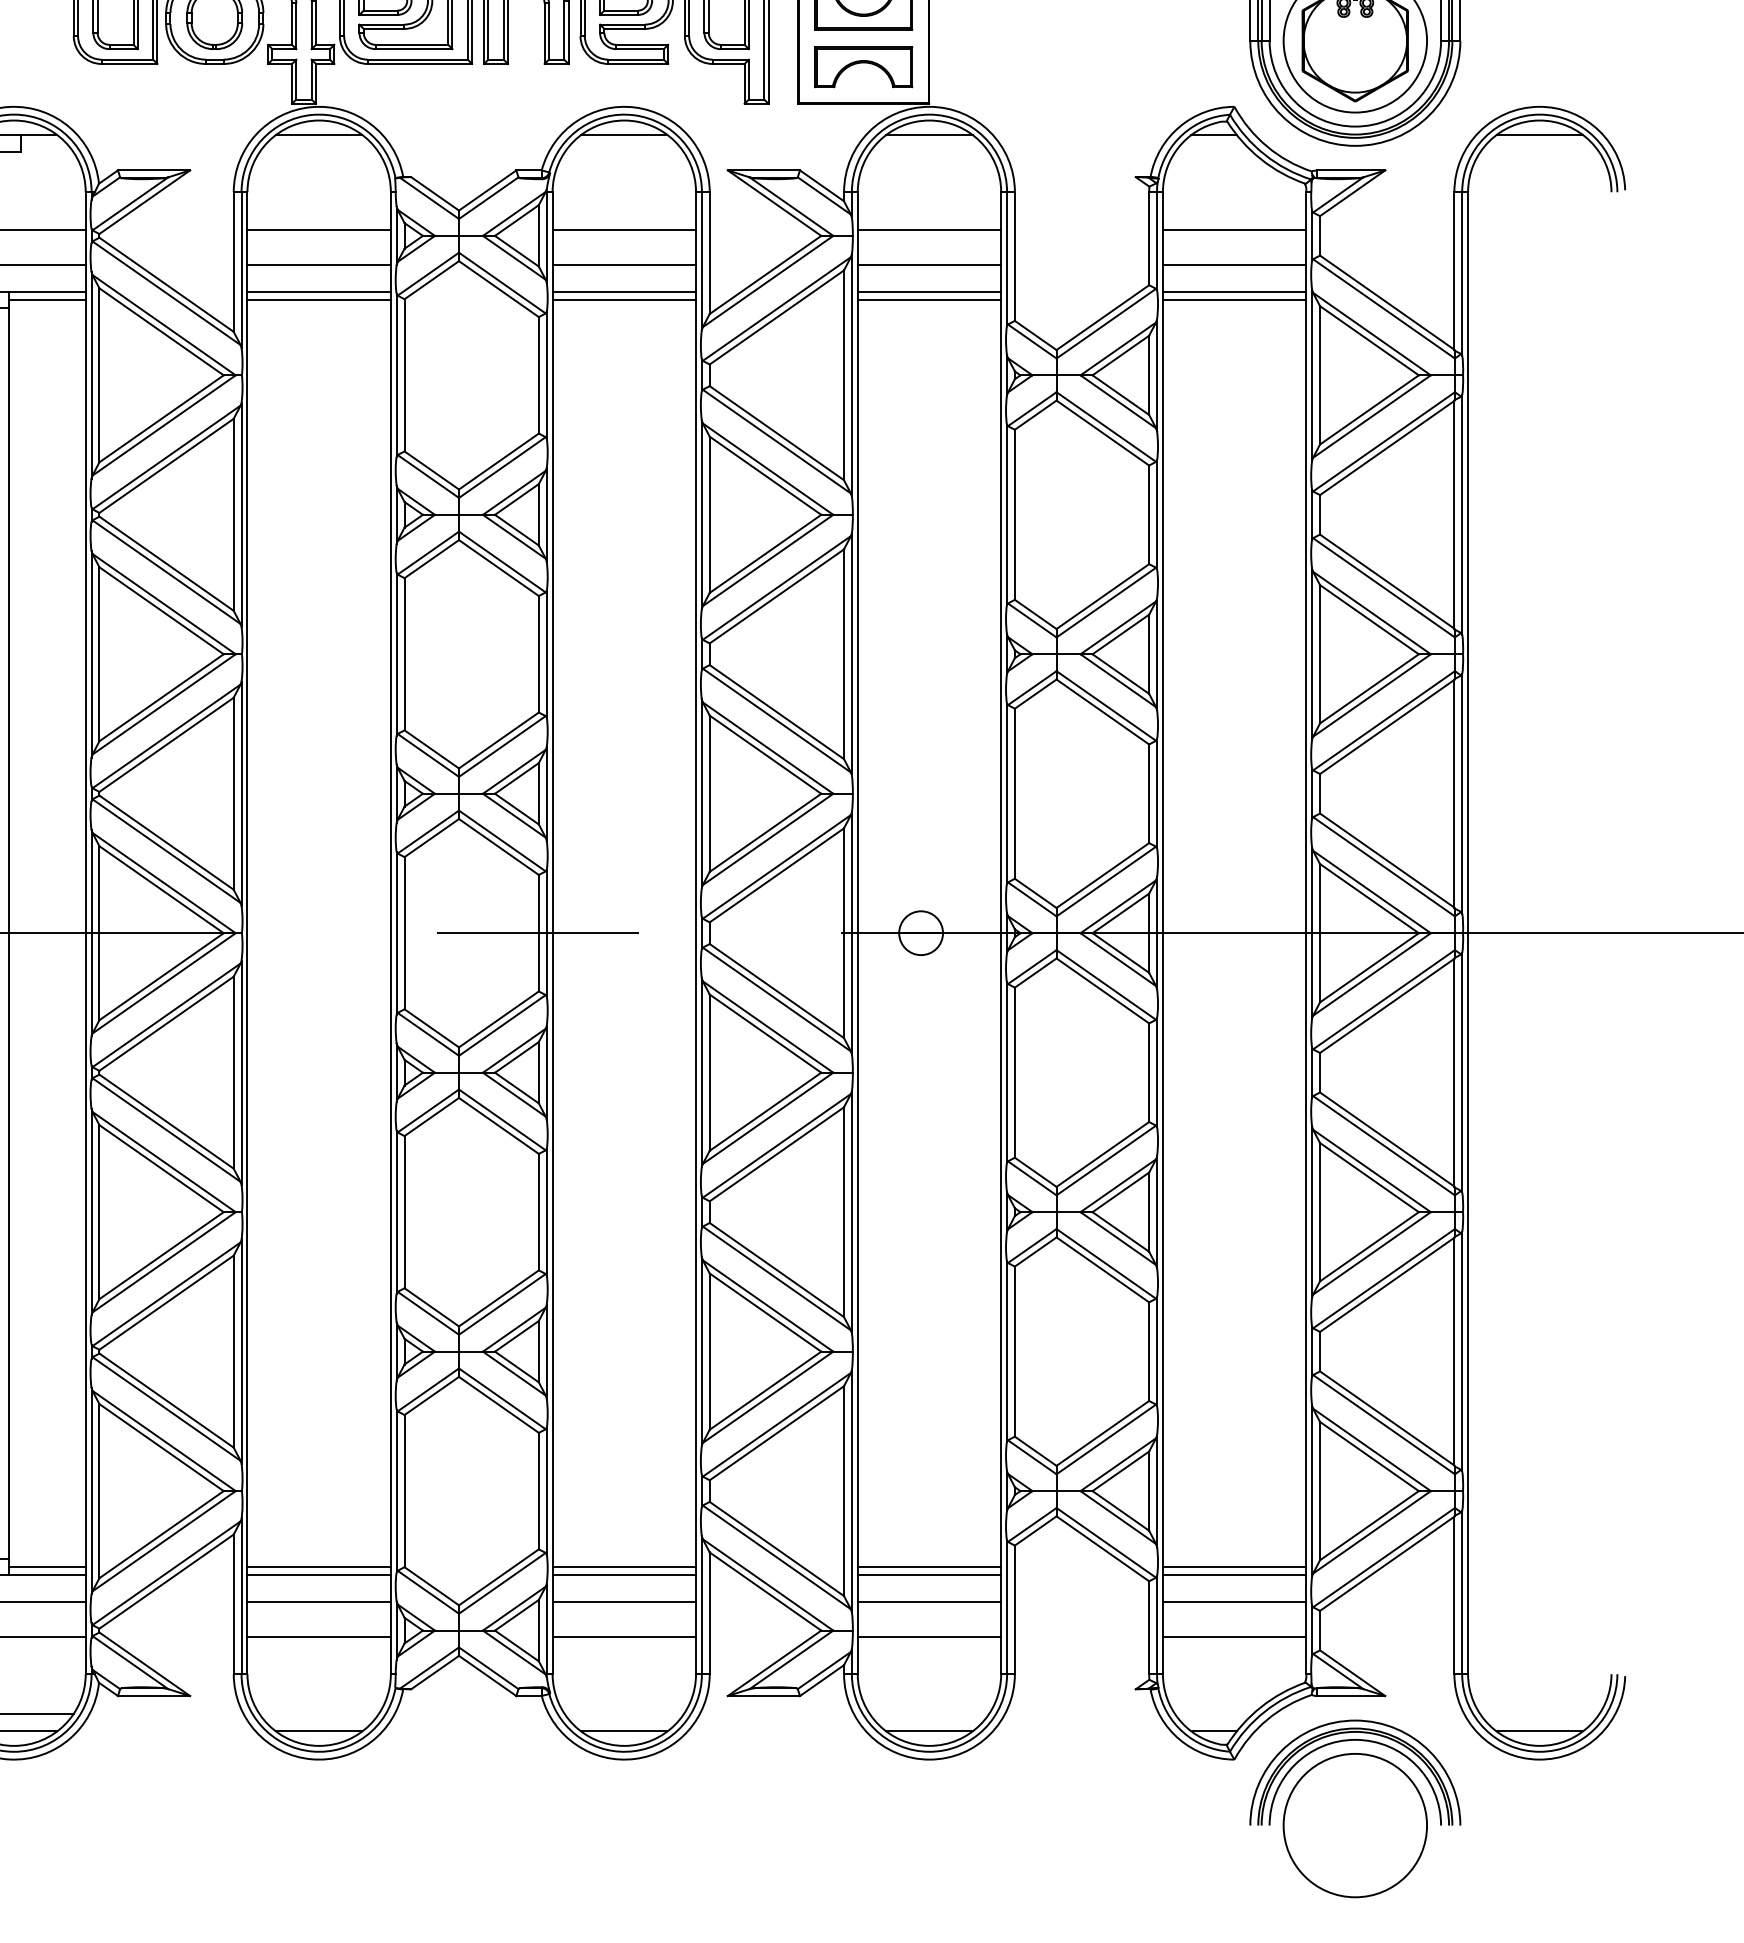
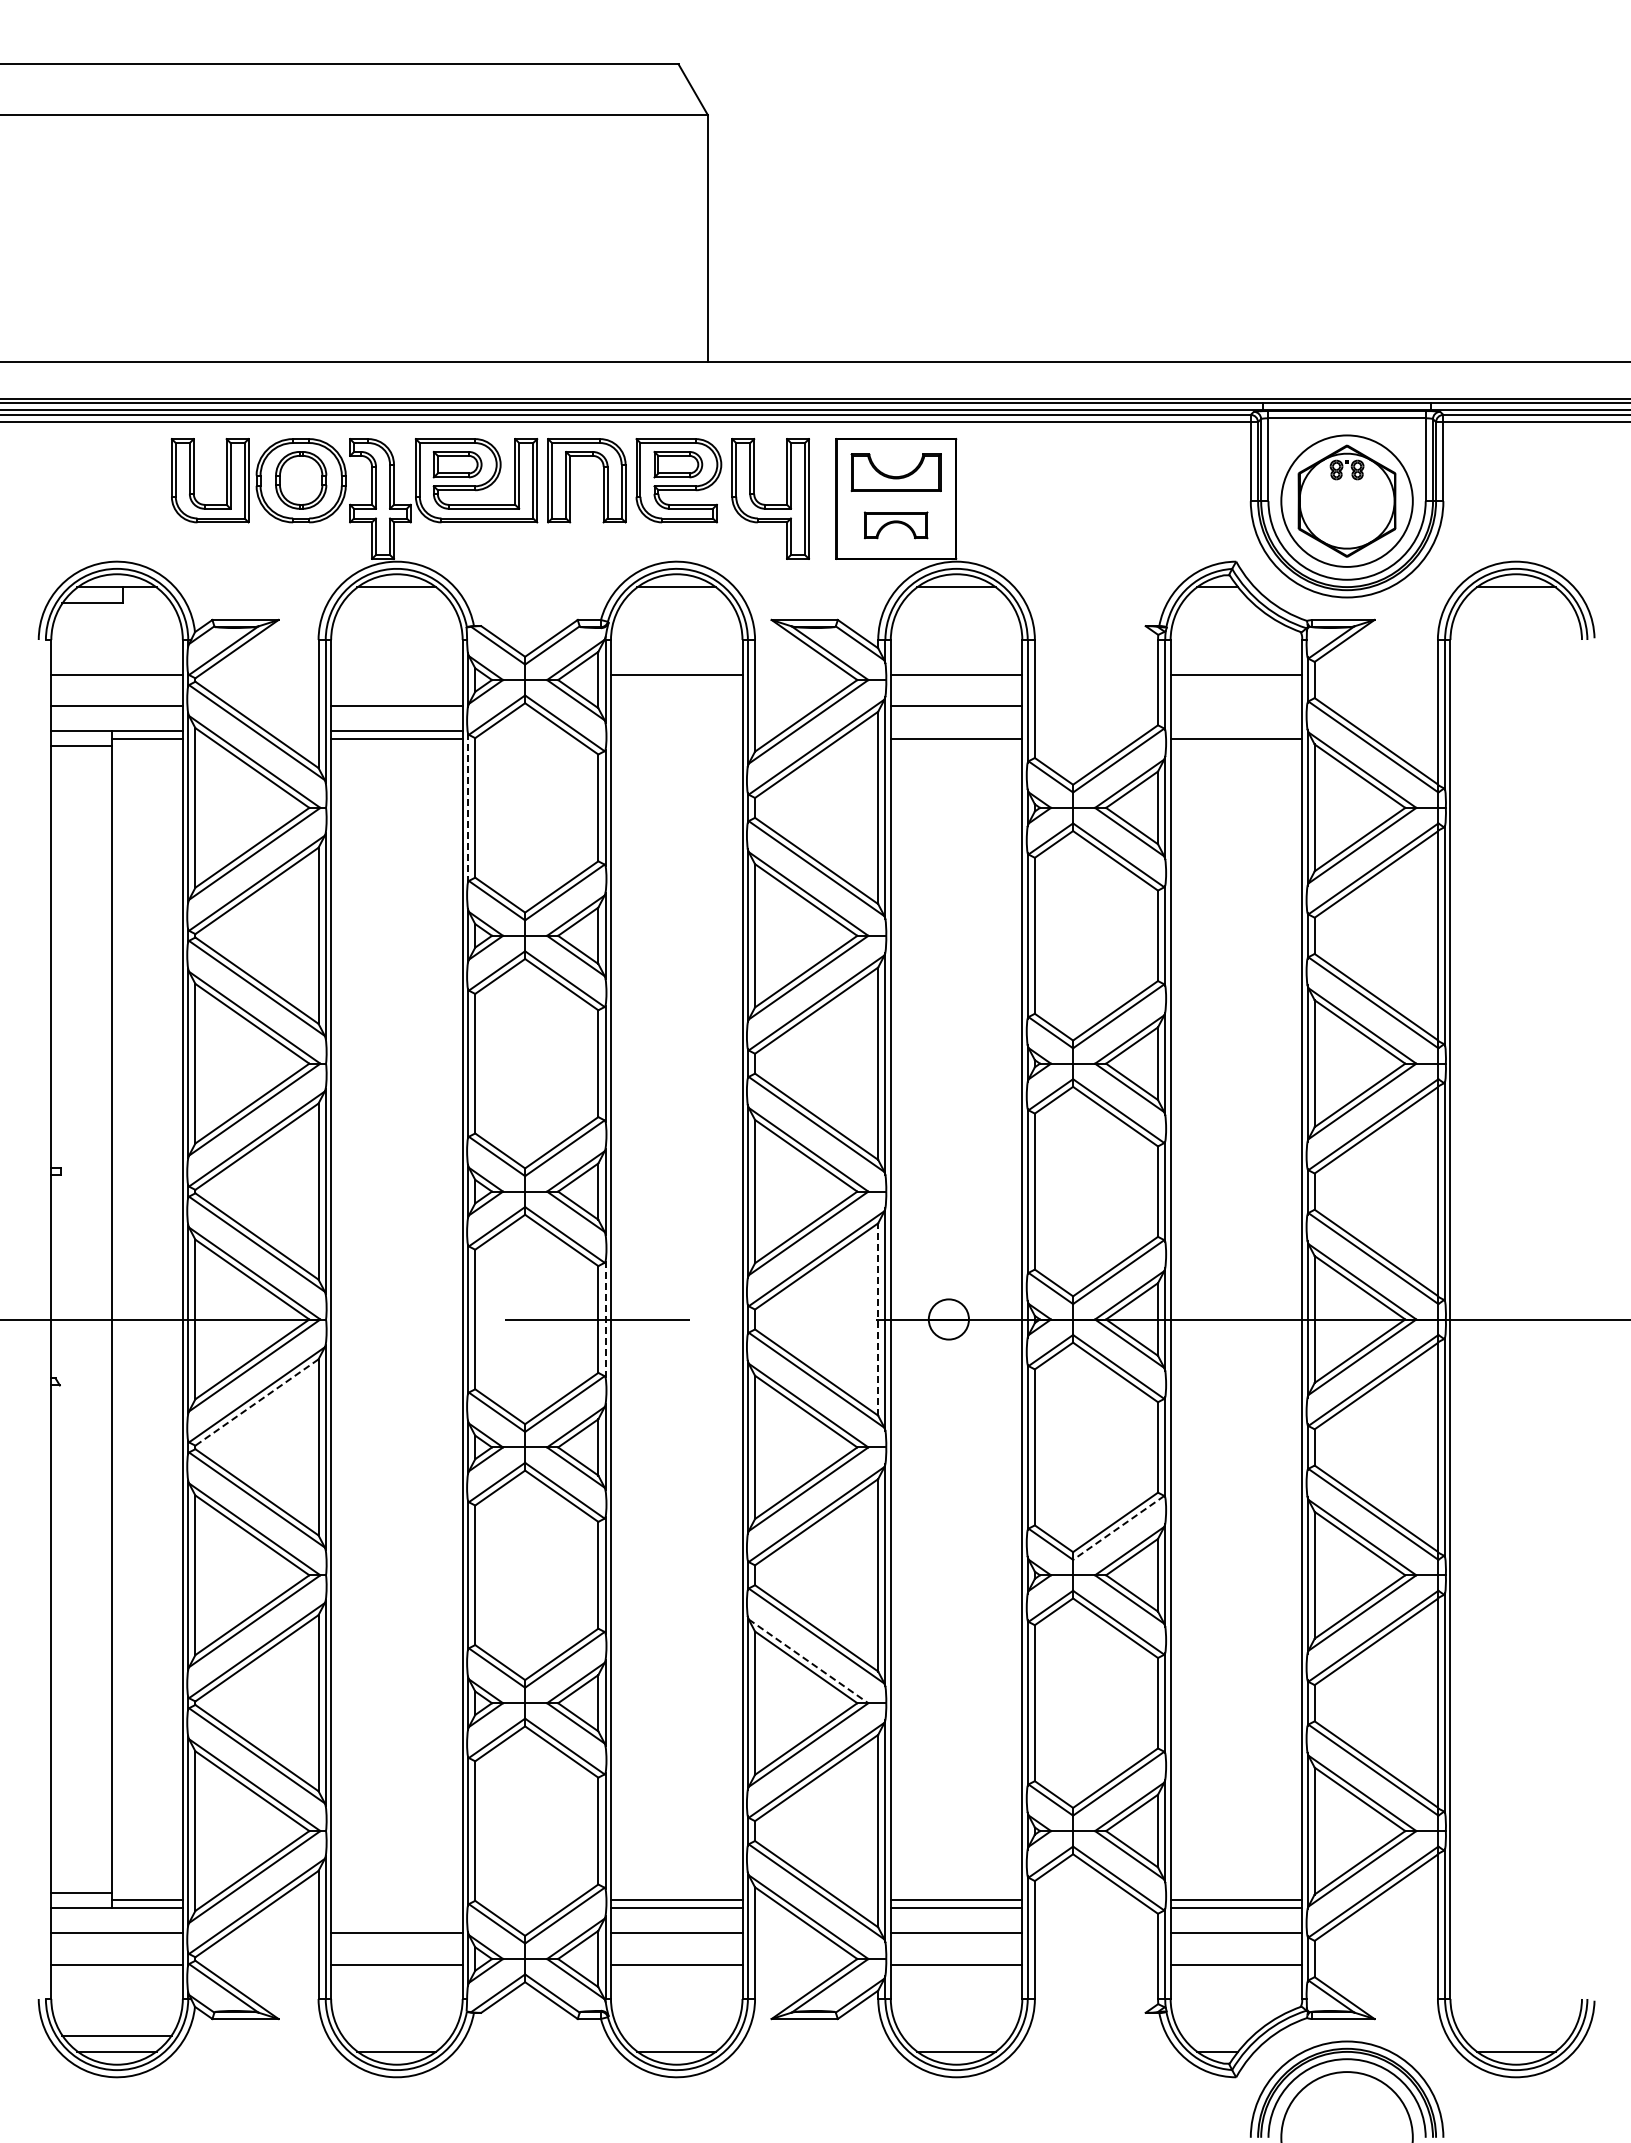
part: (862, 67) -> (895, 525), size x0.7
line: (318, 229) -> (396, 674), removed
line: (624, 264) -> (676, 706), removed
line: (1234, 264) -> (1236, 706), removed
line: (624, 292) -> (676, 731), removed
line: (929, 292) -> (956, 731), removed
line: (1234, 292) -> (1236, 731), removed
line: (624, 299) -> (676, 738), removed
line: (397, 374) -> (468, 807), solid -> dashed
line: (844, 933) -> (878, 1319), solid -> dashed
line: (546, 934) -> (605, 1320), solid -> dashed
line: (166, 1023) -> (256, 1402), solid -> dashed
line: (1106, 1160) -> (1118, 1527), solid -> dashed
line: (768, 1306) -> (808, 1661), solid -> dashed
line: (318, 1566) -> (396, 1900), removed
line: (318, 1574) -> (396, 1907), removed

